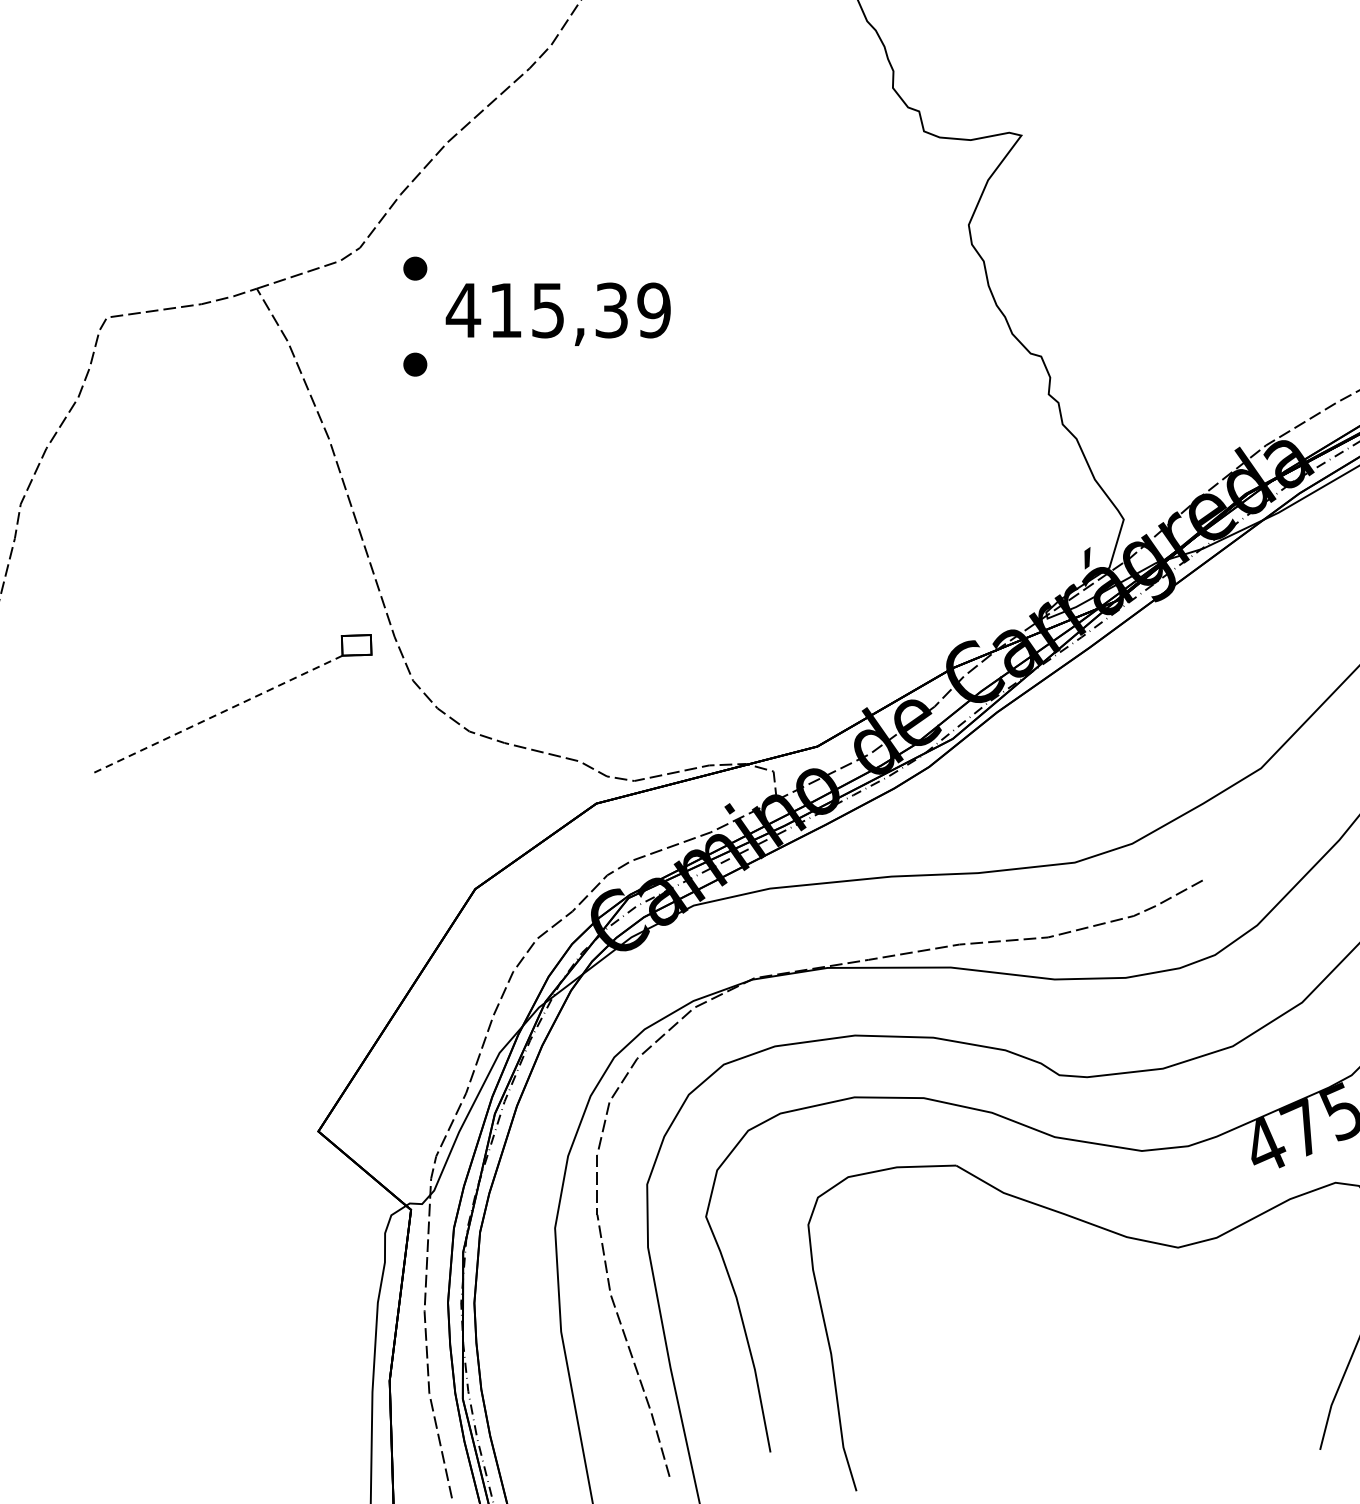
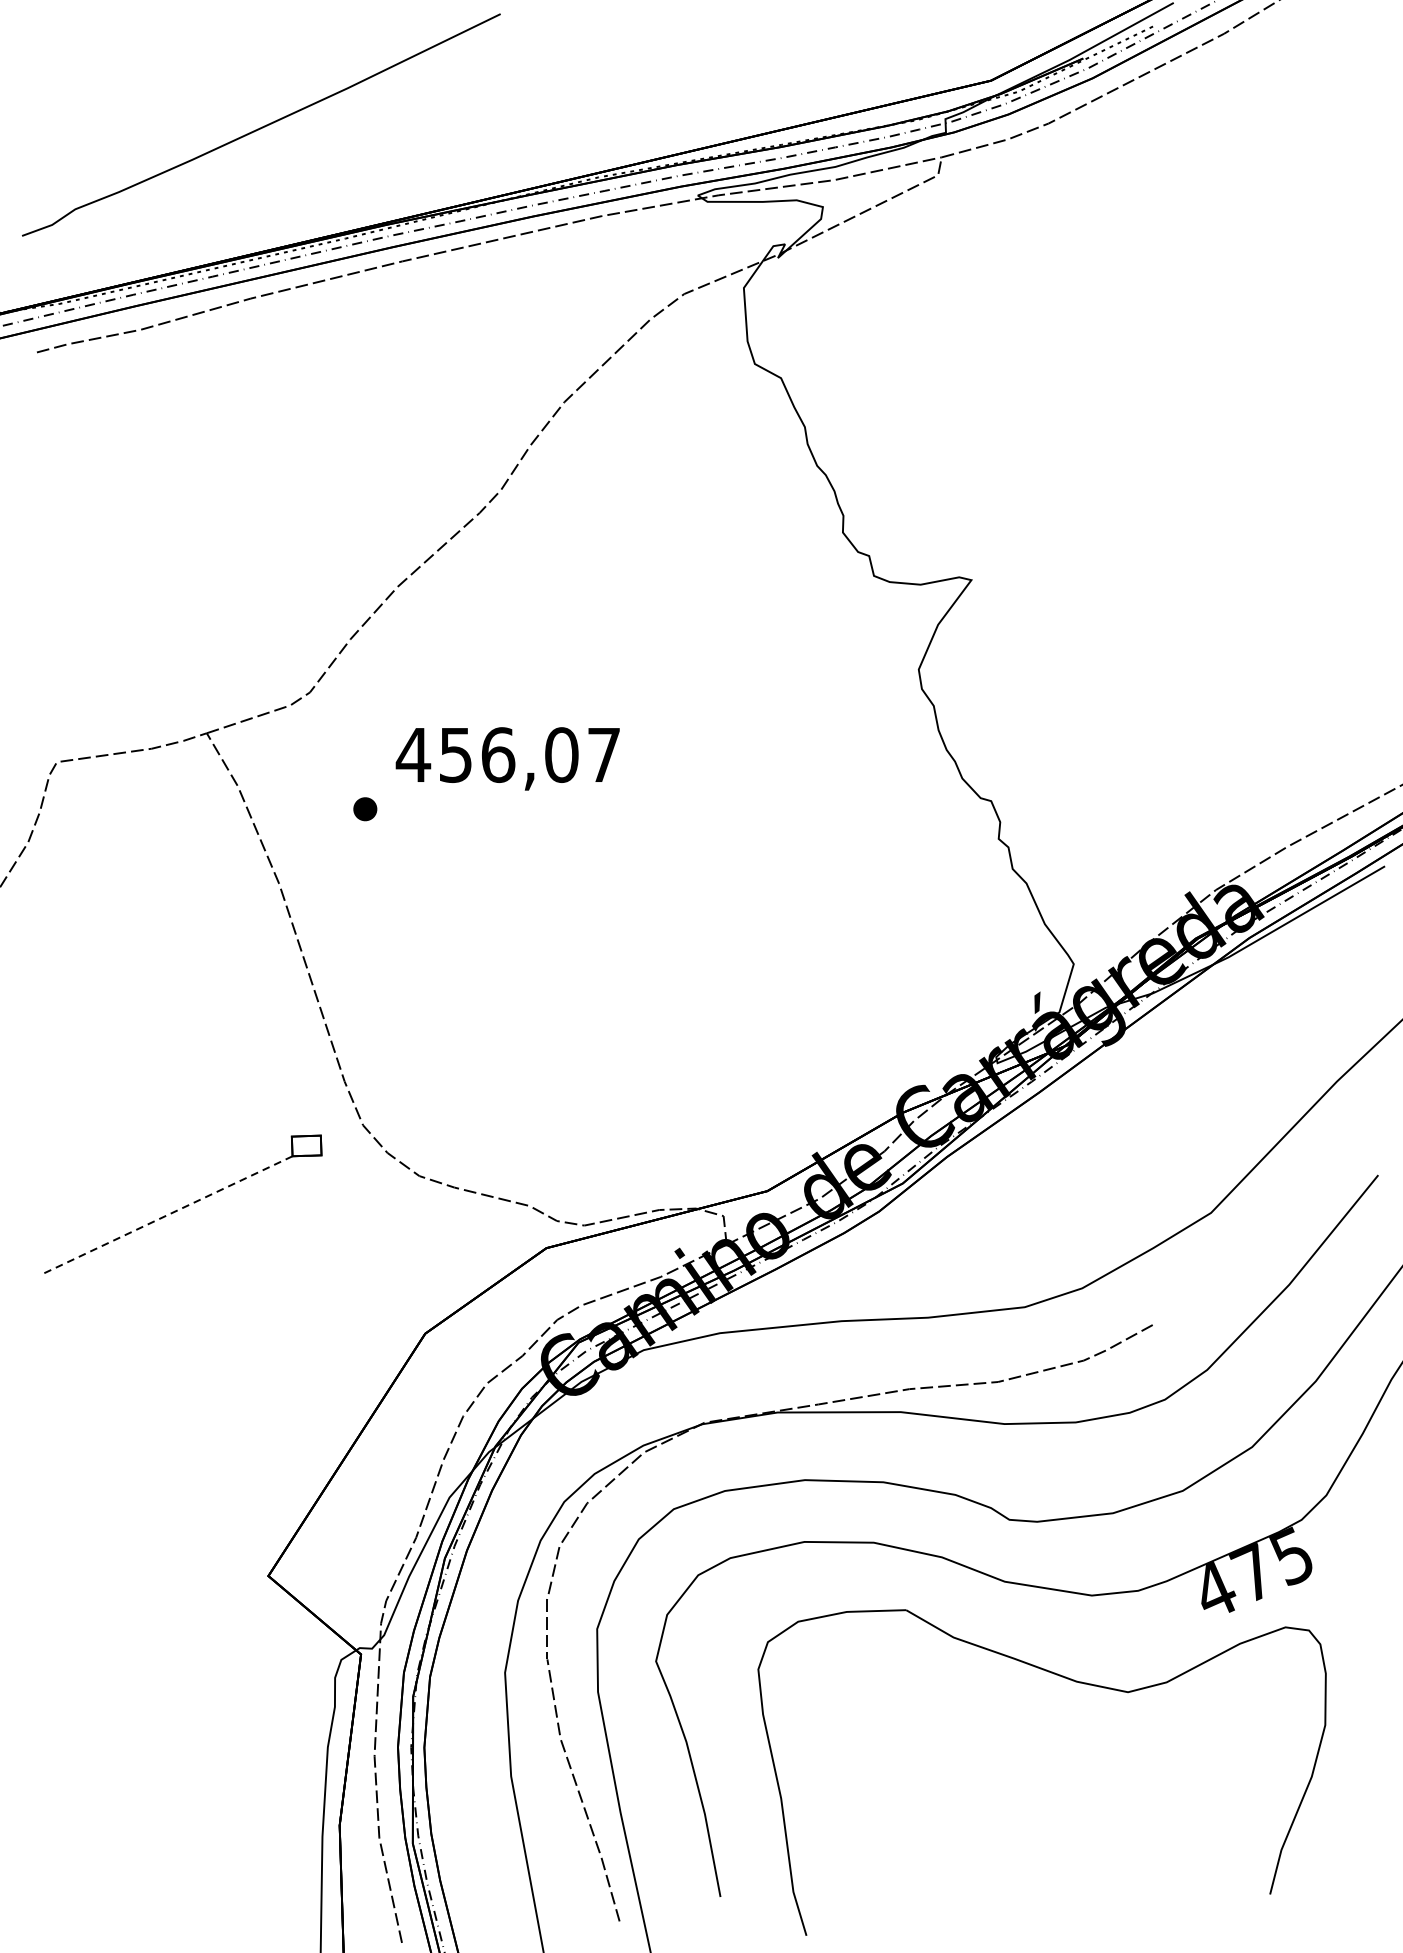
part: (415, 268) -> (365, 713), removed
text: (580, 310) -> (530, 755), 415,39 -> 456,07
part: (233, 702) -> (183, 1203), moved

